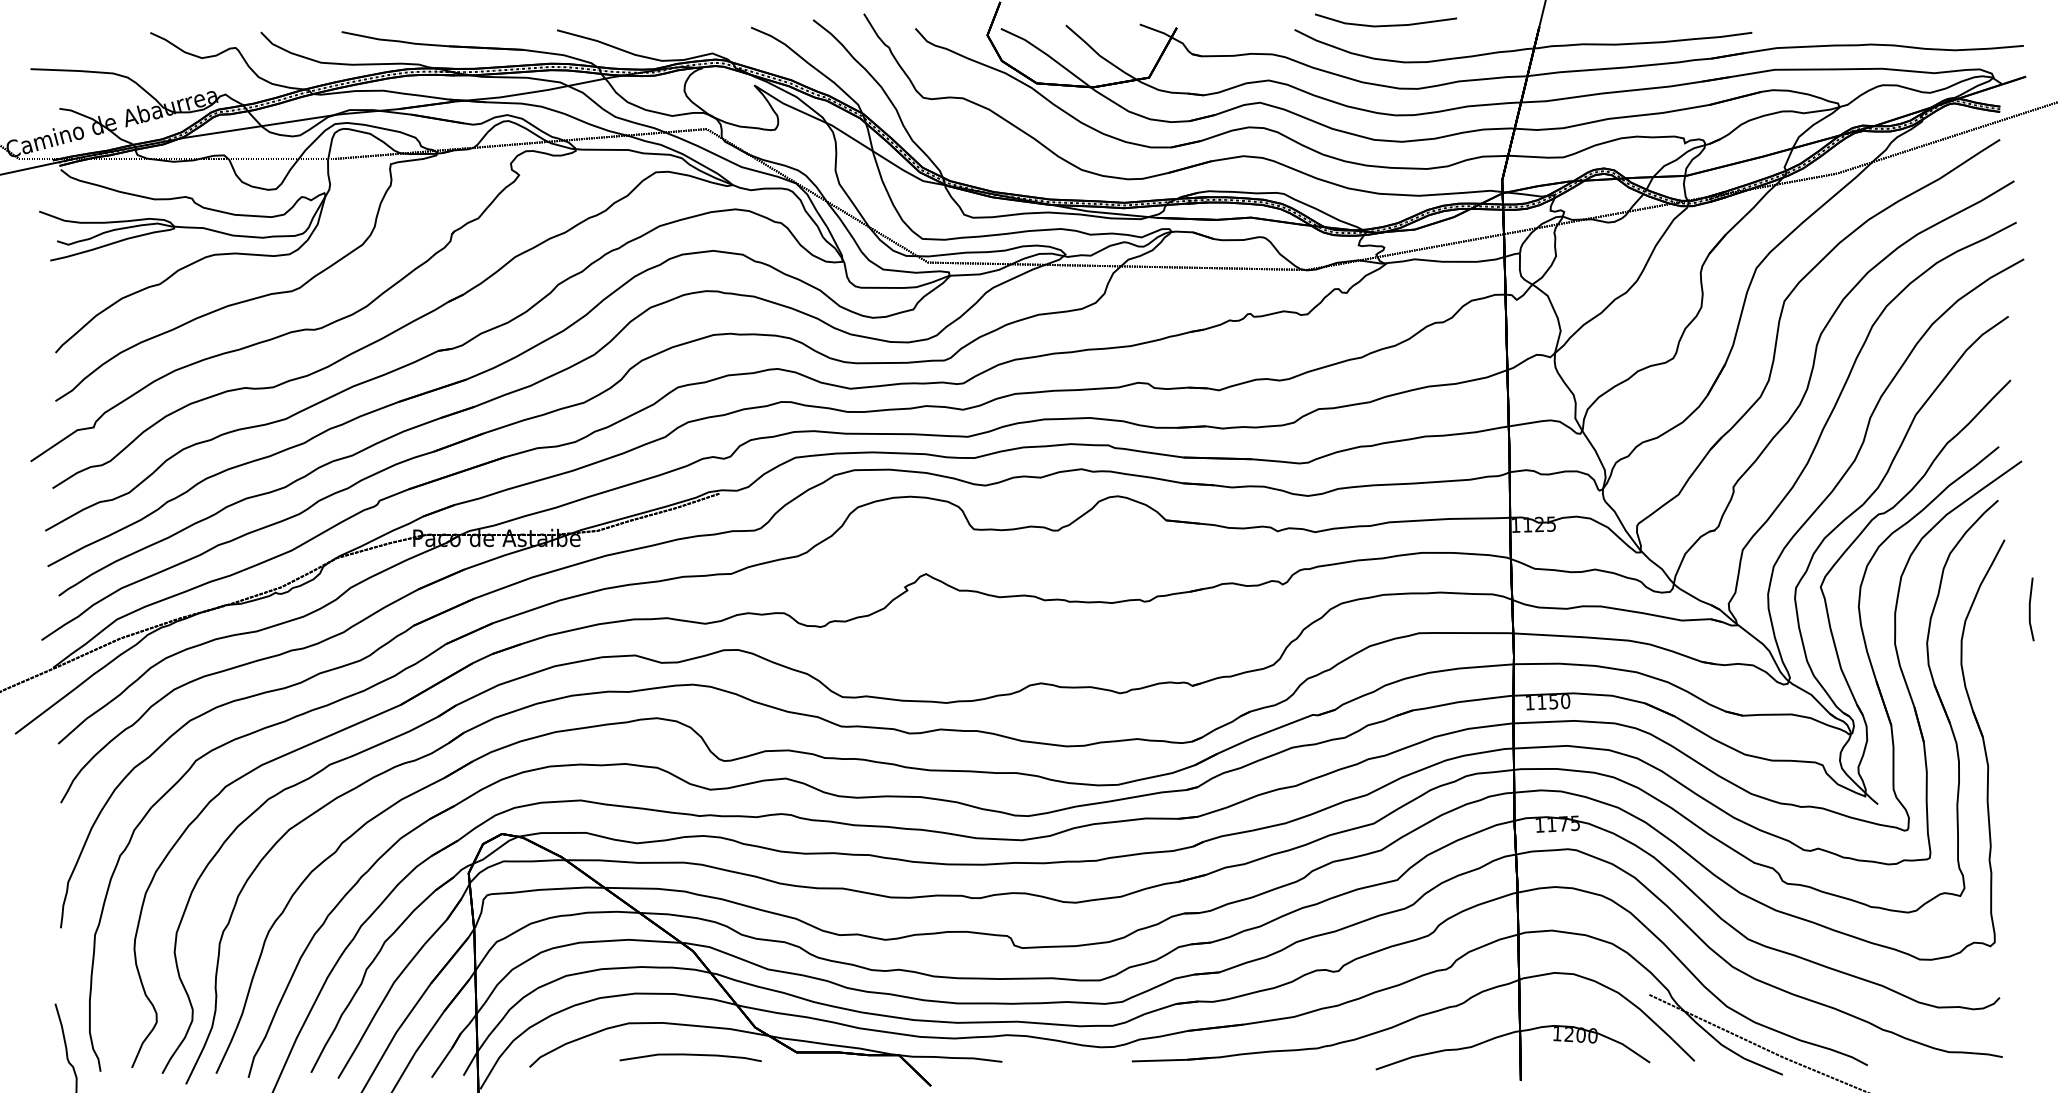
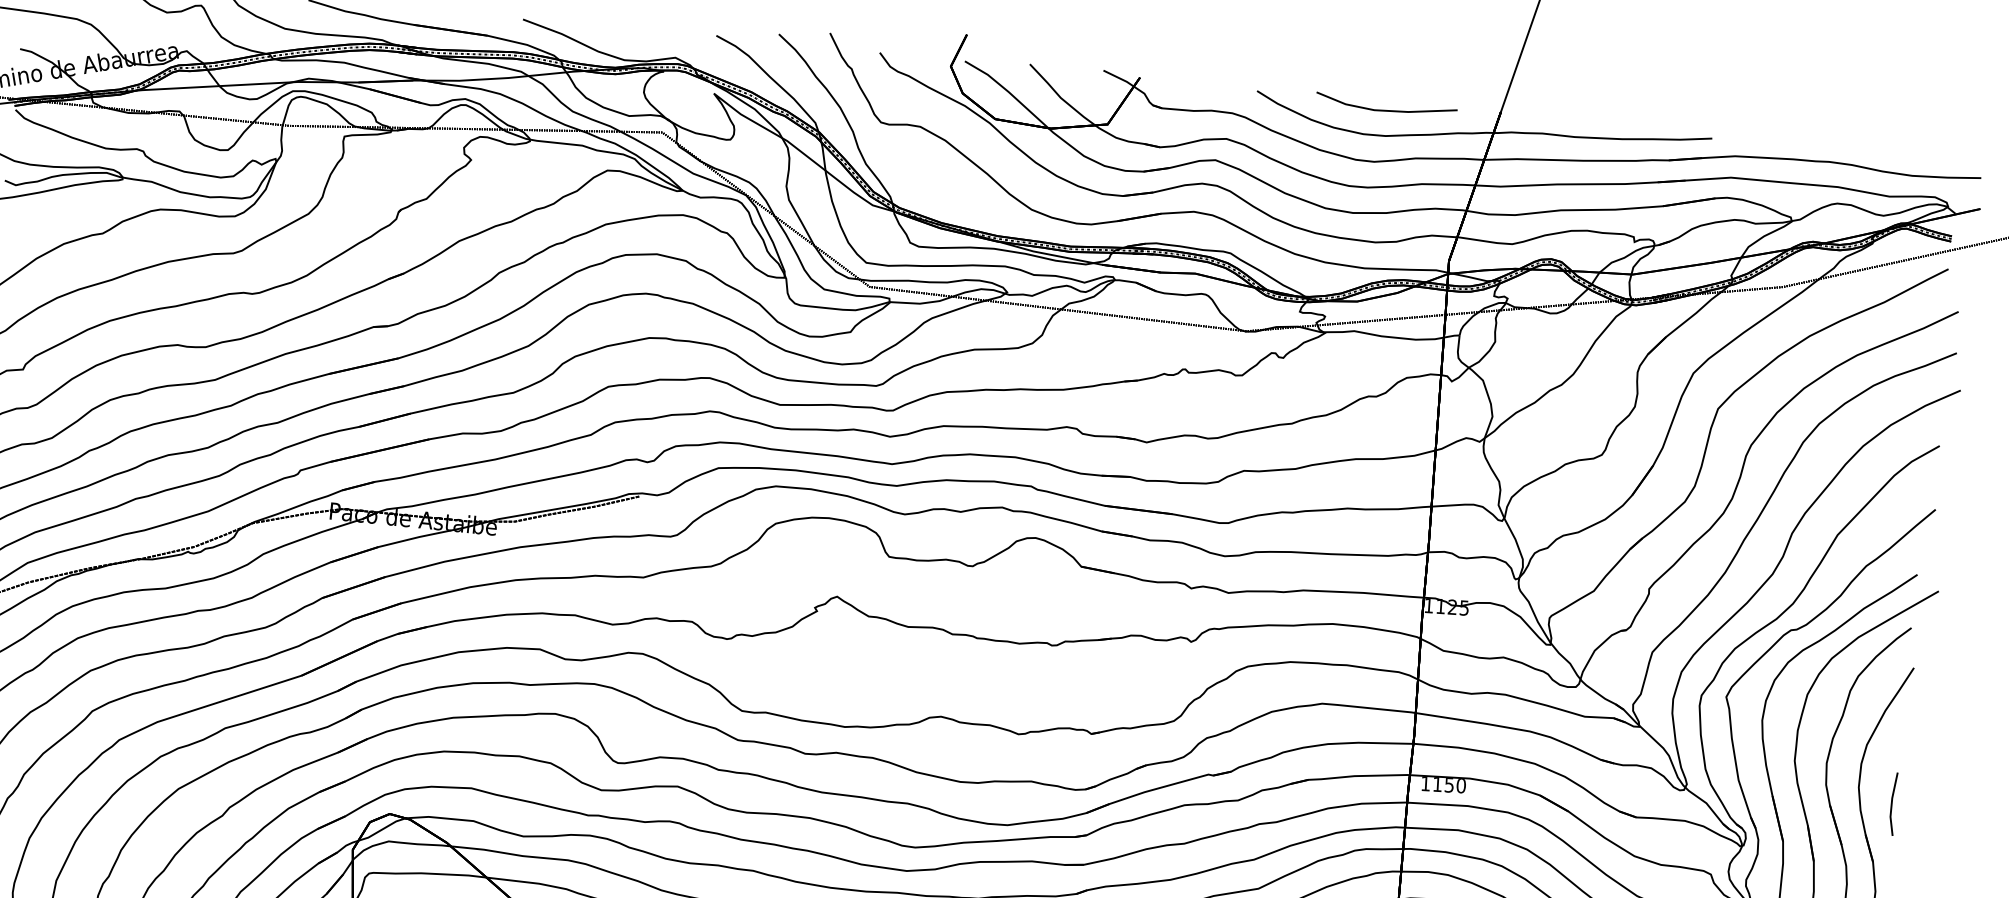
line: (1388, 24) -> (1388, 109), moved
line: (2030, 609) -> (1892, 804), moved

